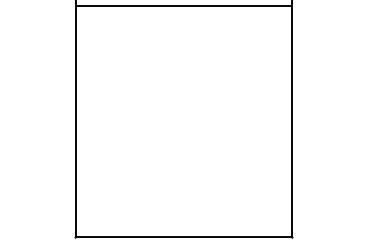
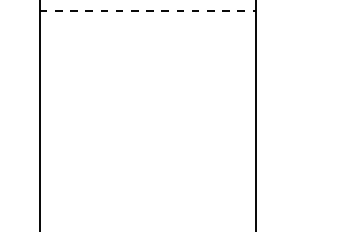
line: (183, 6) -> (147, 11), solid -> dashed

